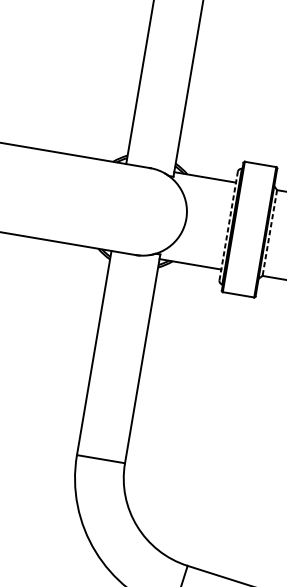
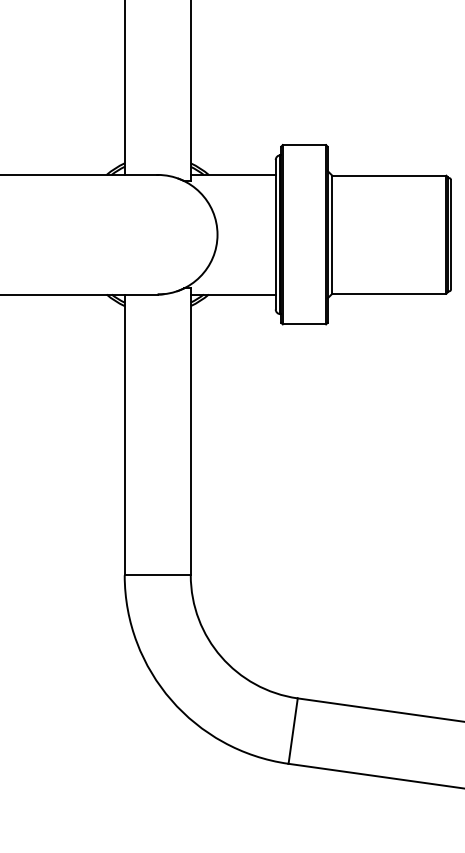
line: (228, 225) -> (275, 234), dashed -> solid
line: (269, 232) -> (332, 234), dashed -> solid

